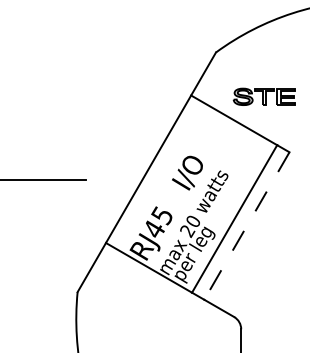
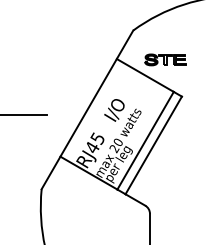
line: (246, 226) -> (153, 145), dashed -> solid

